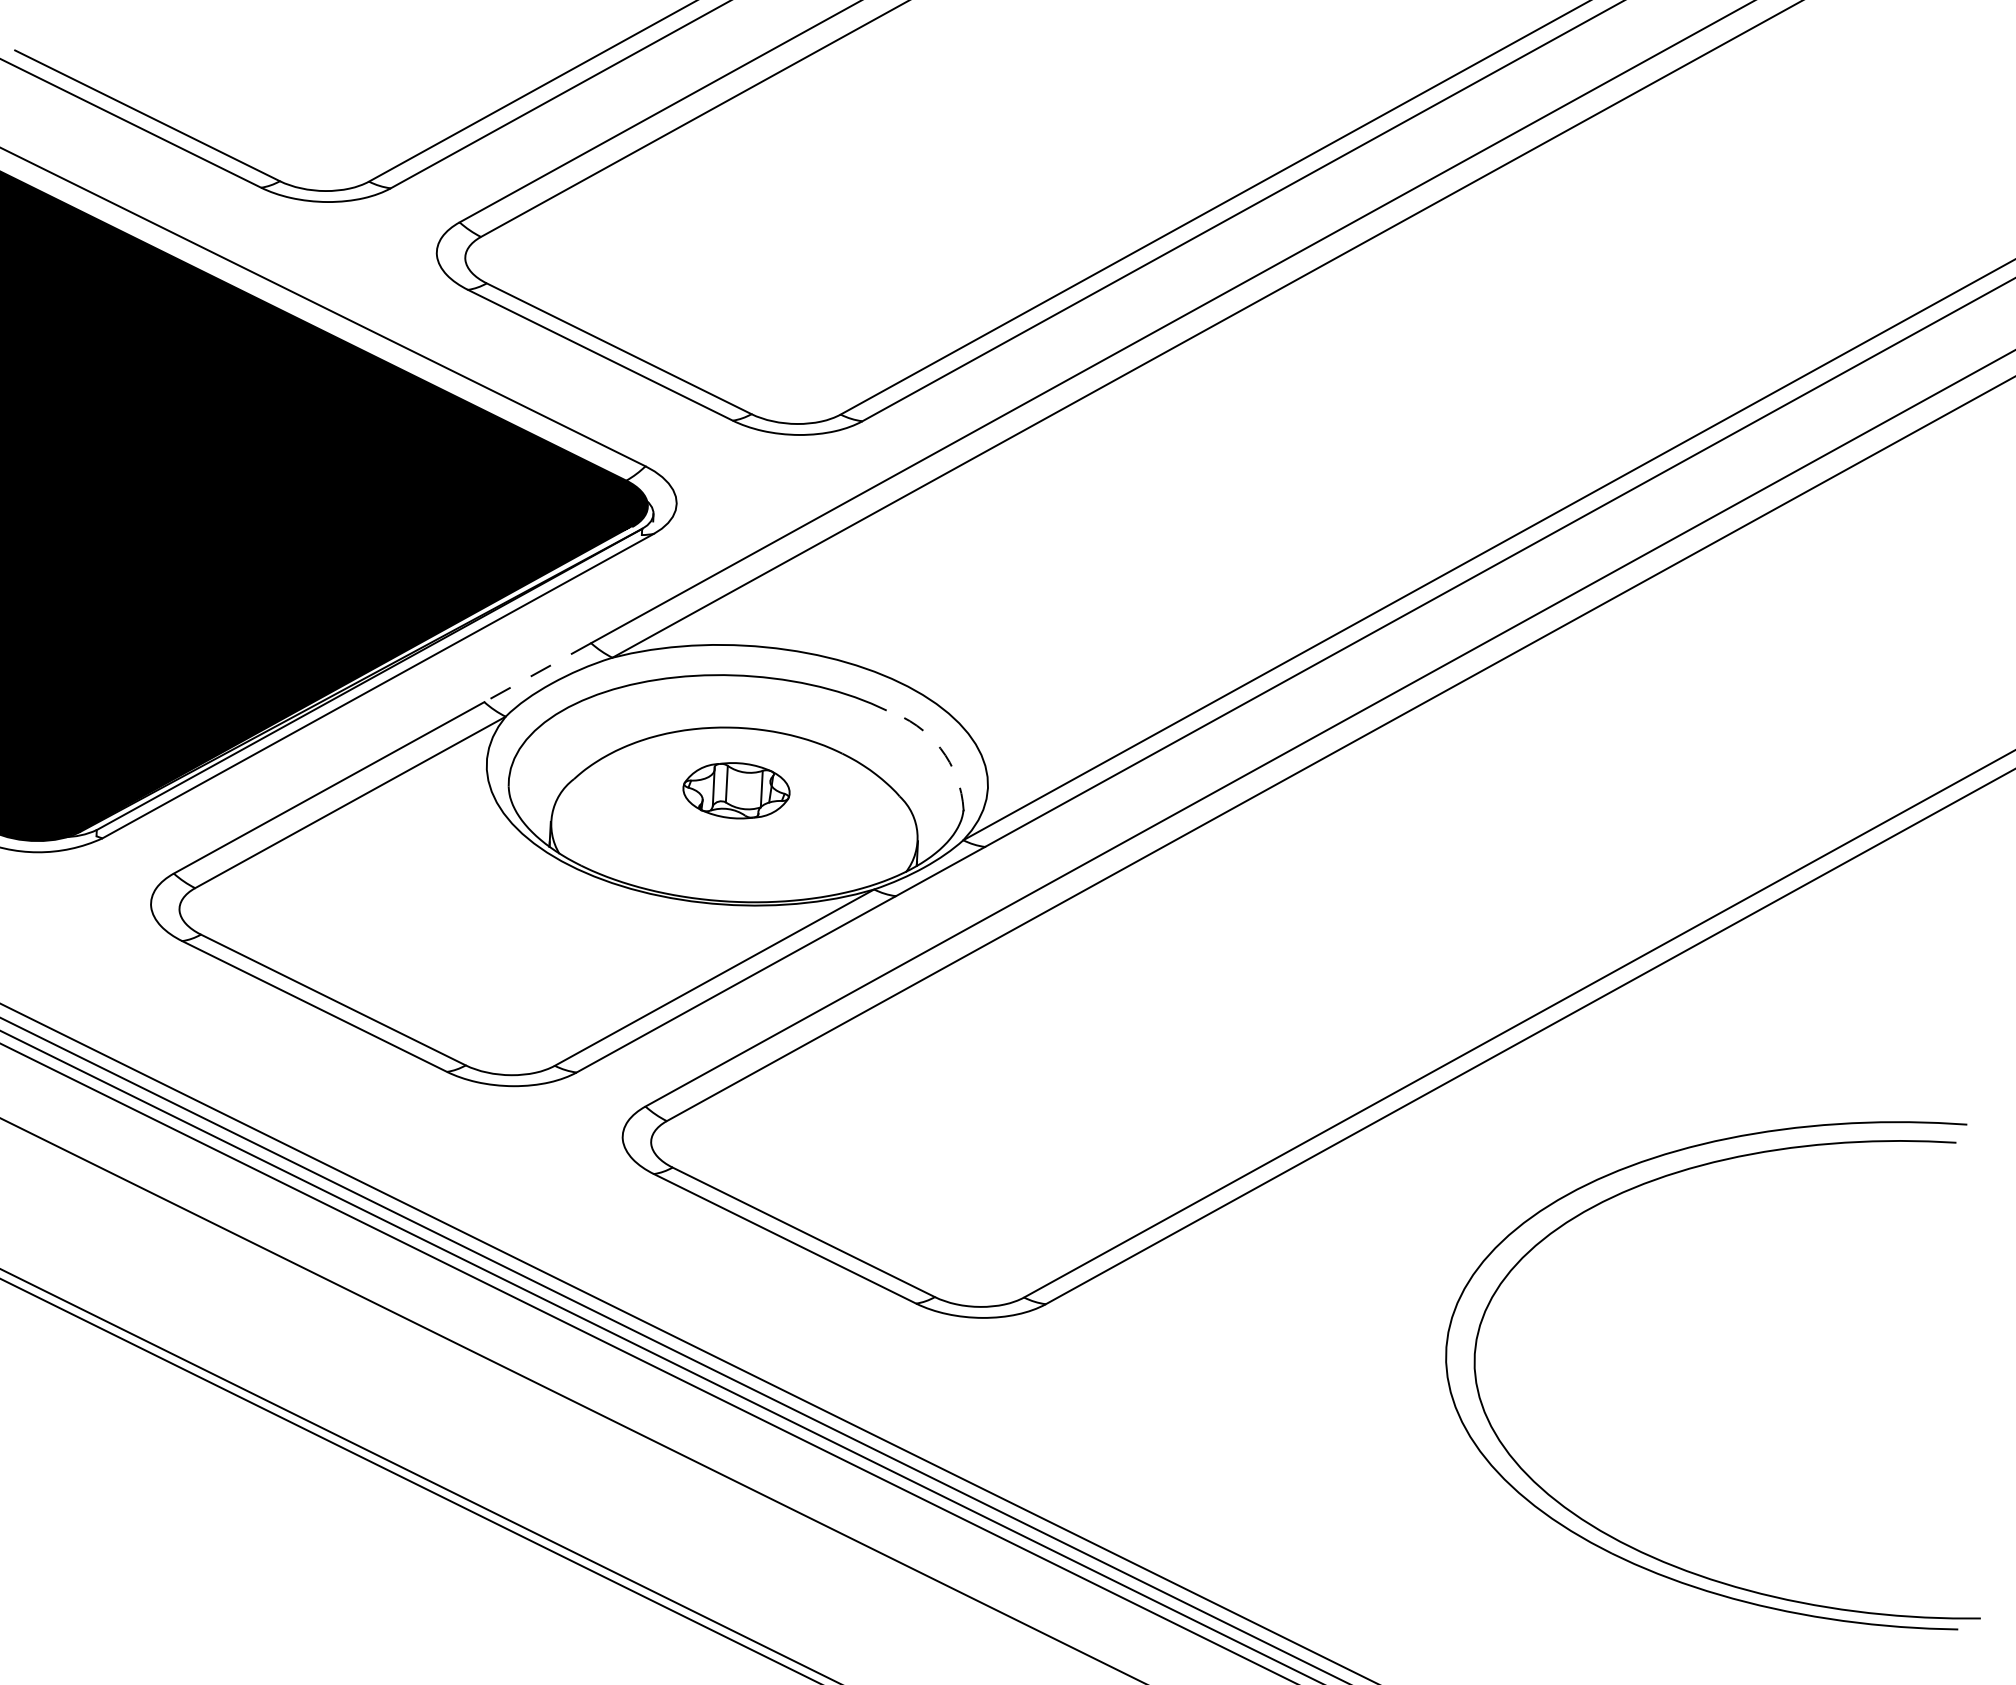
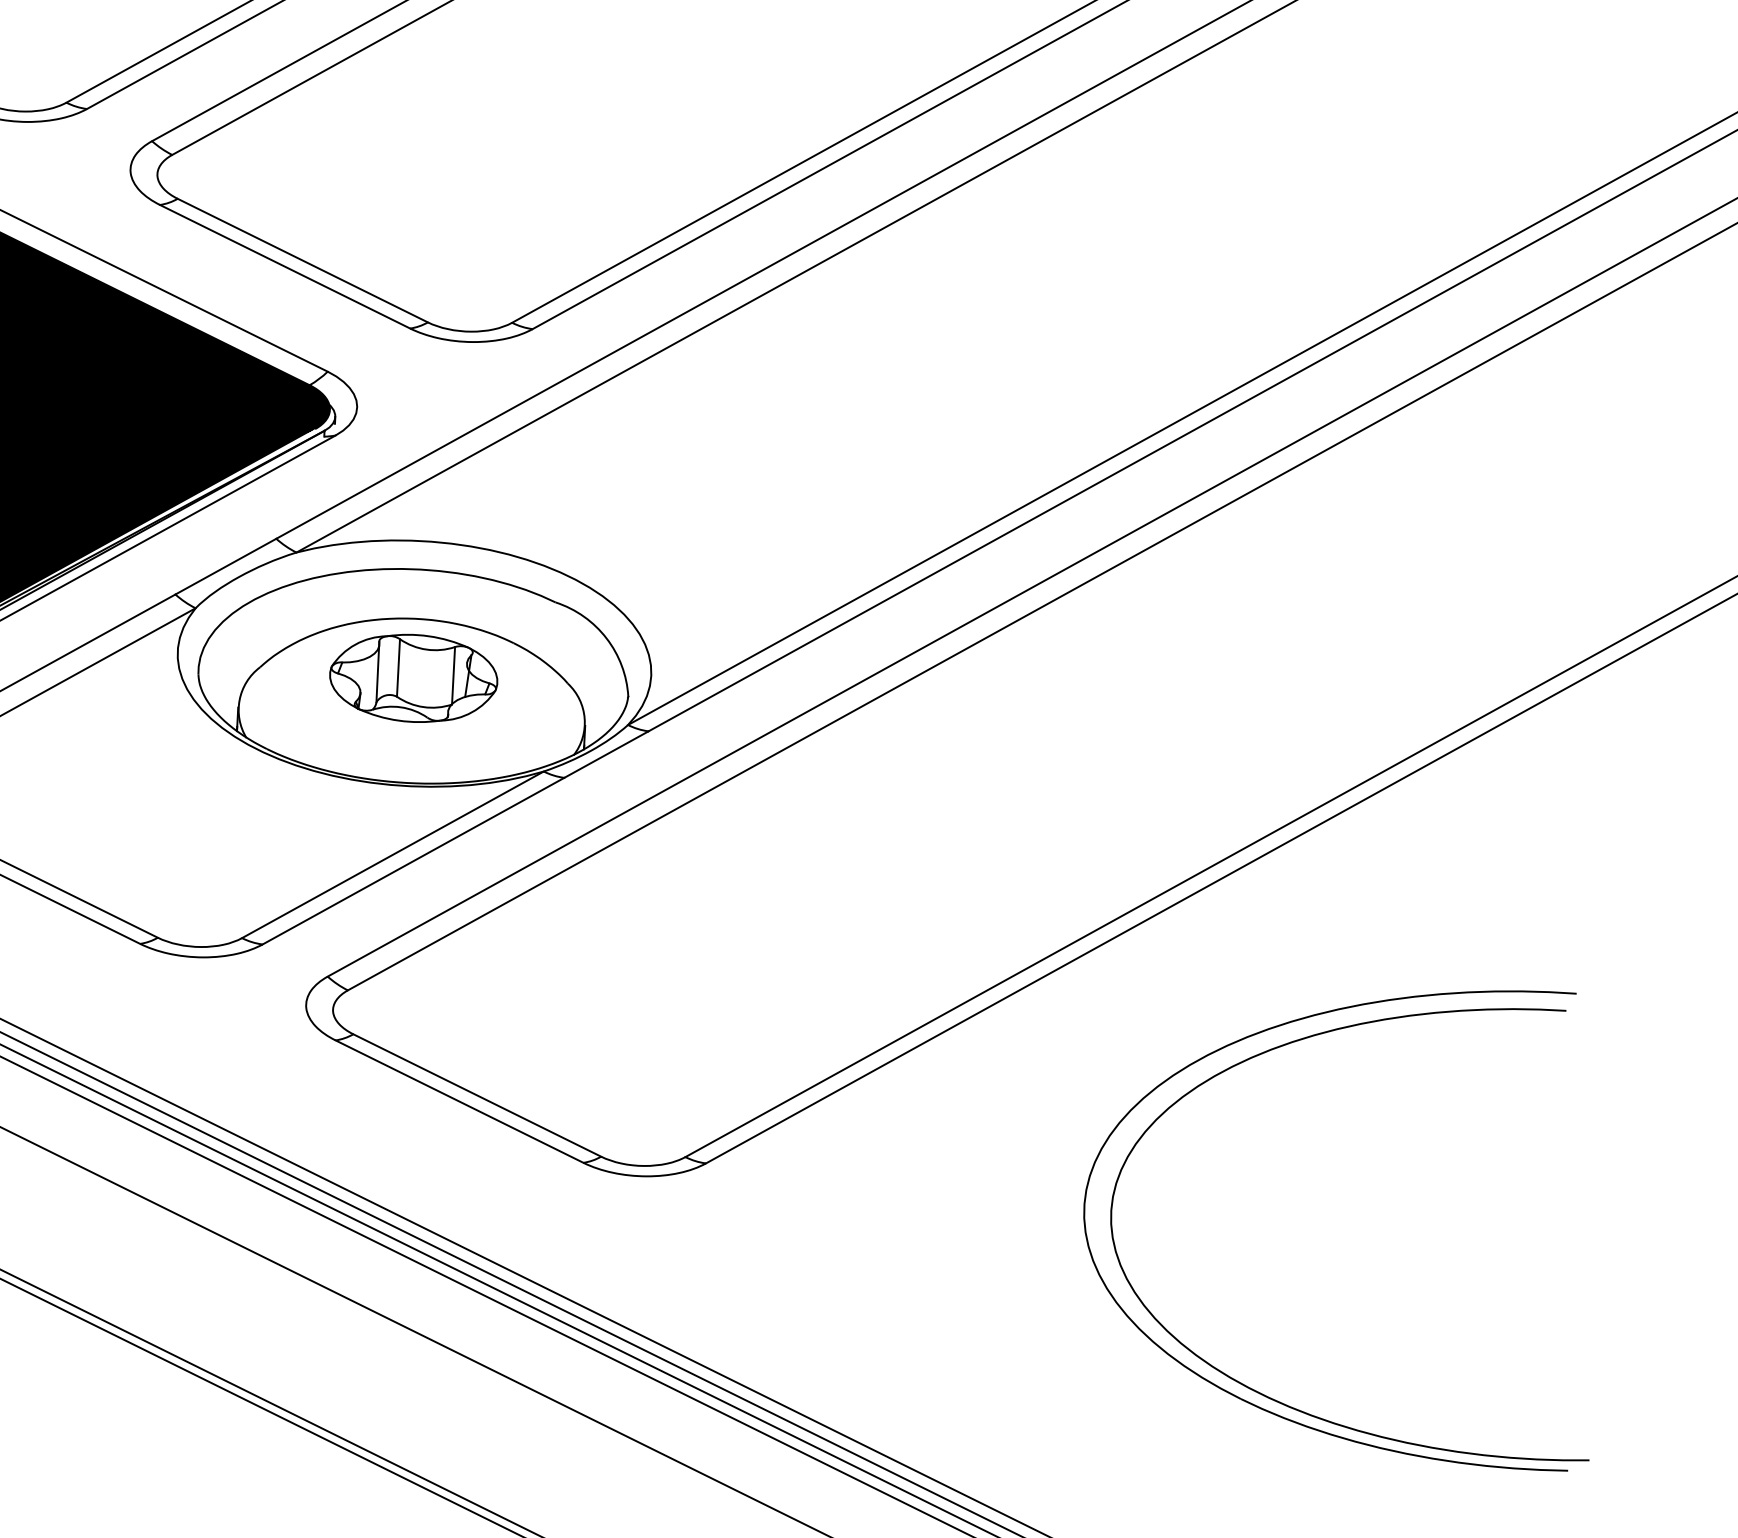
line: (537, 672) -> (225, 566), dashed -> solid
arc: (940, 748) -> (606, 638), dashed -> solid
part: (736, 790) -> (413, 677), size x1.67

